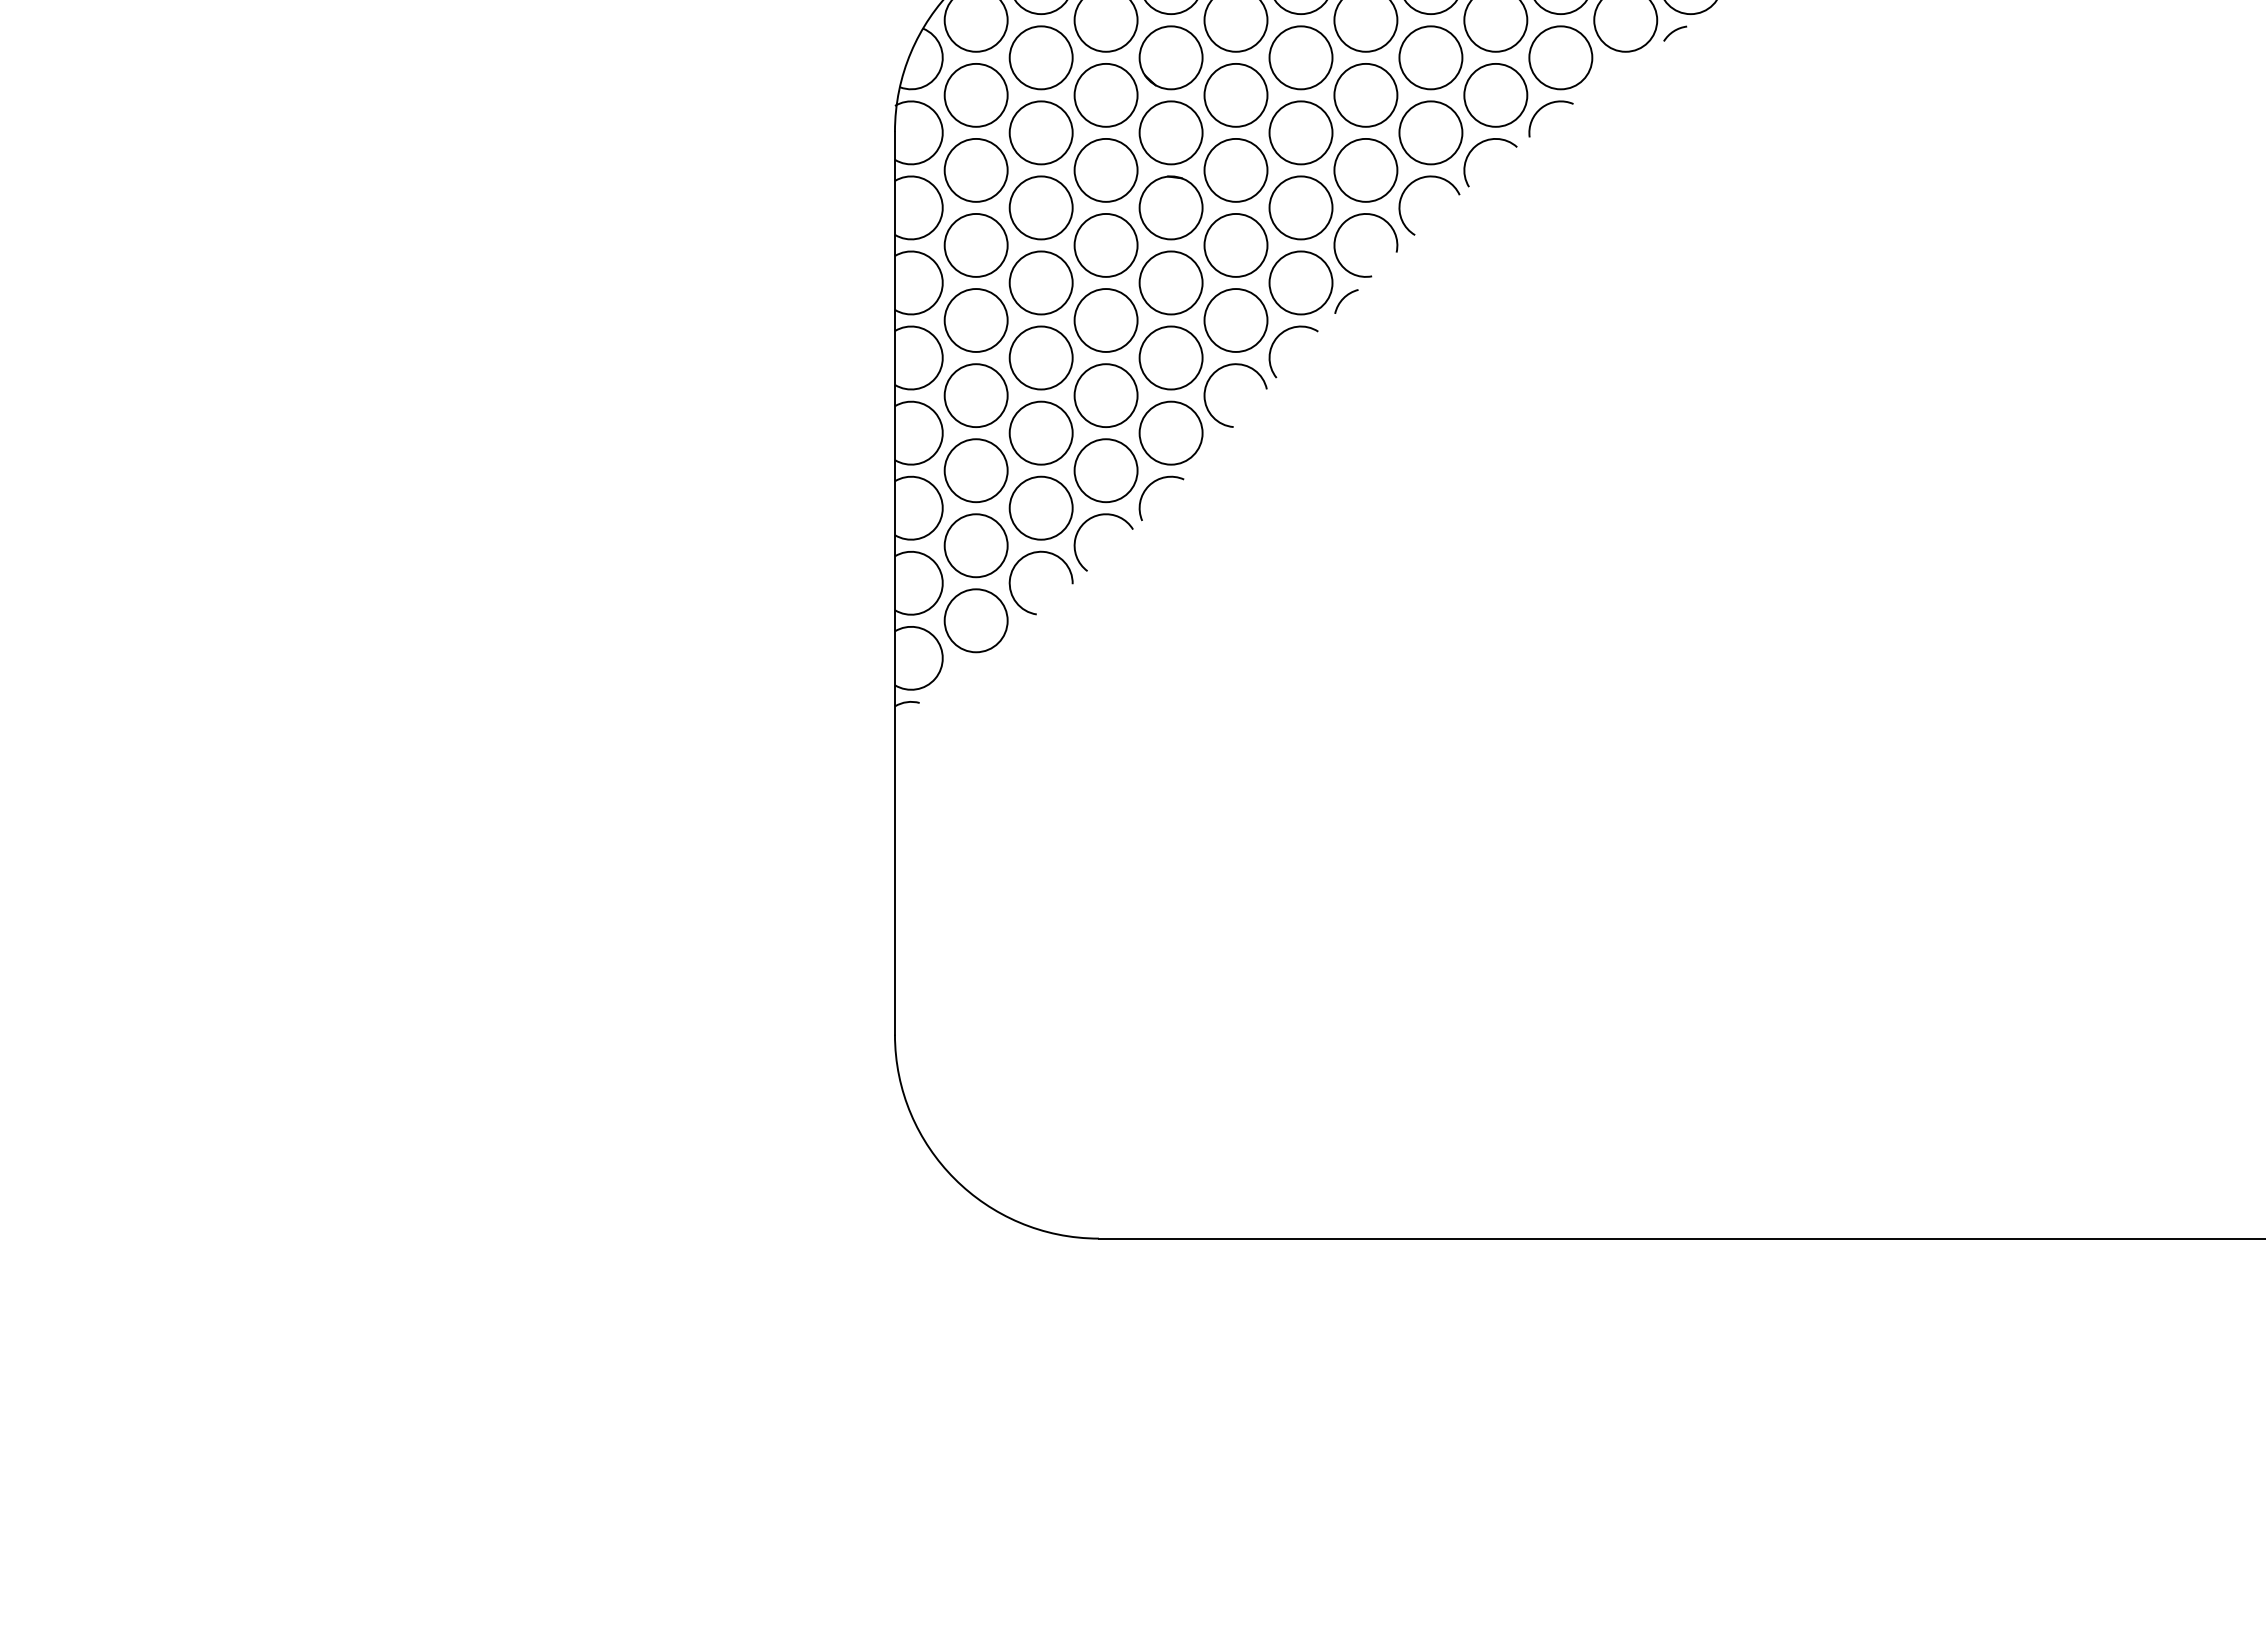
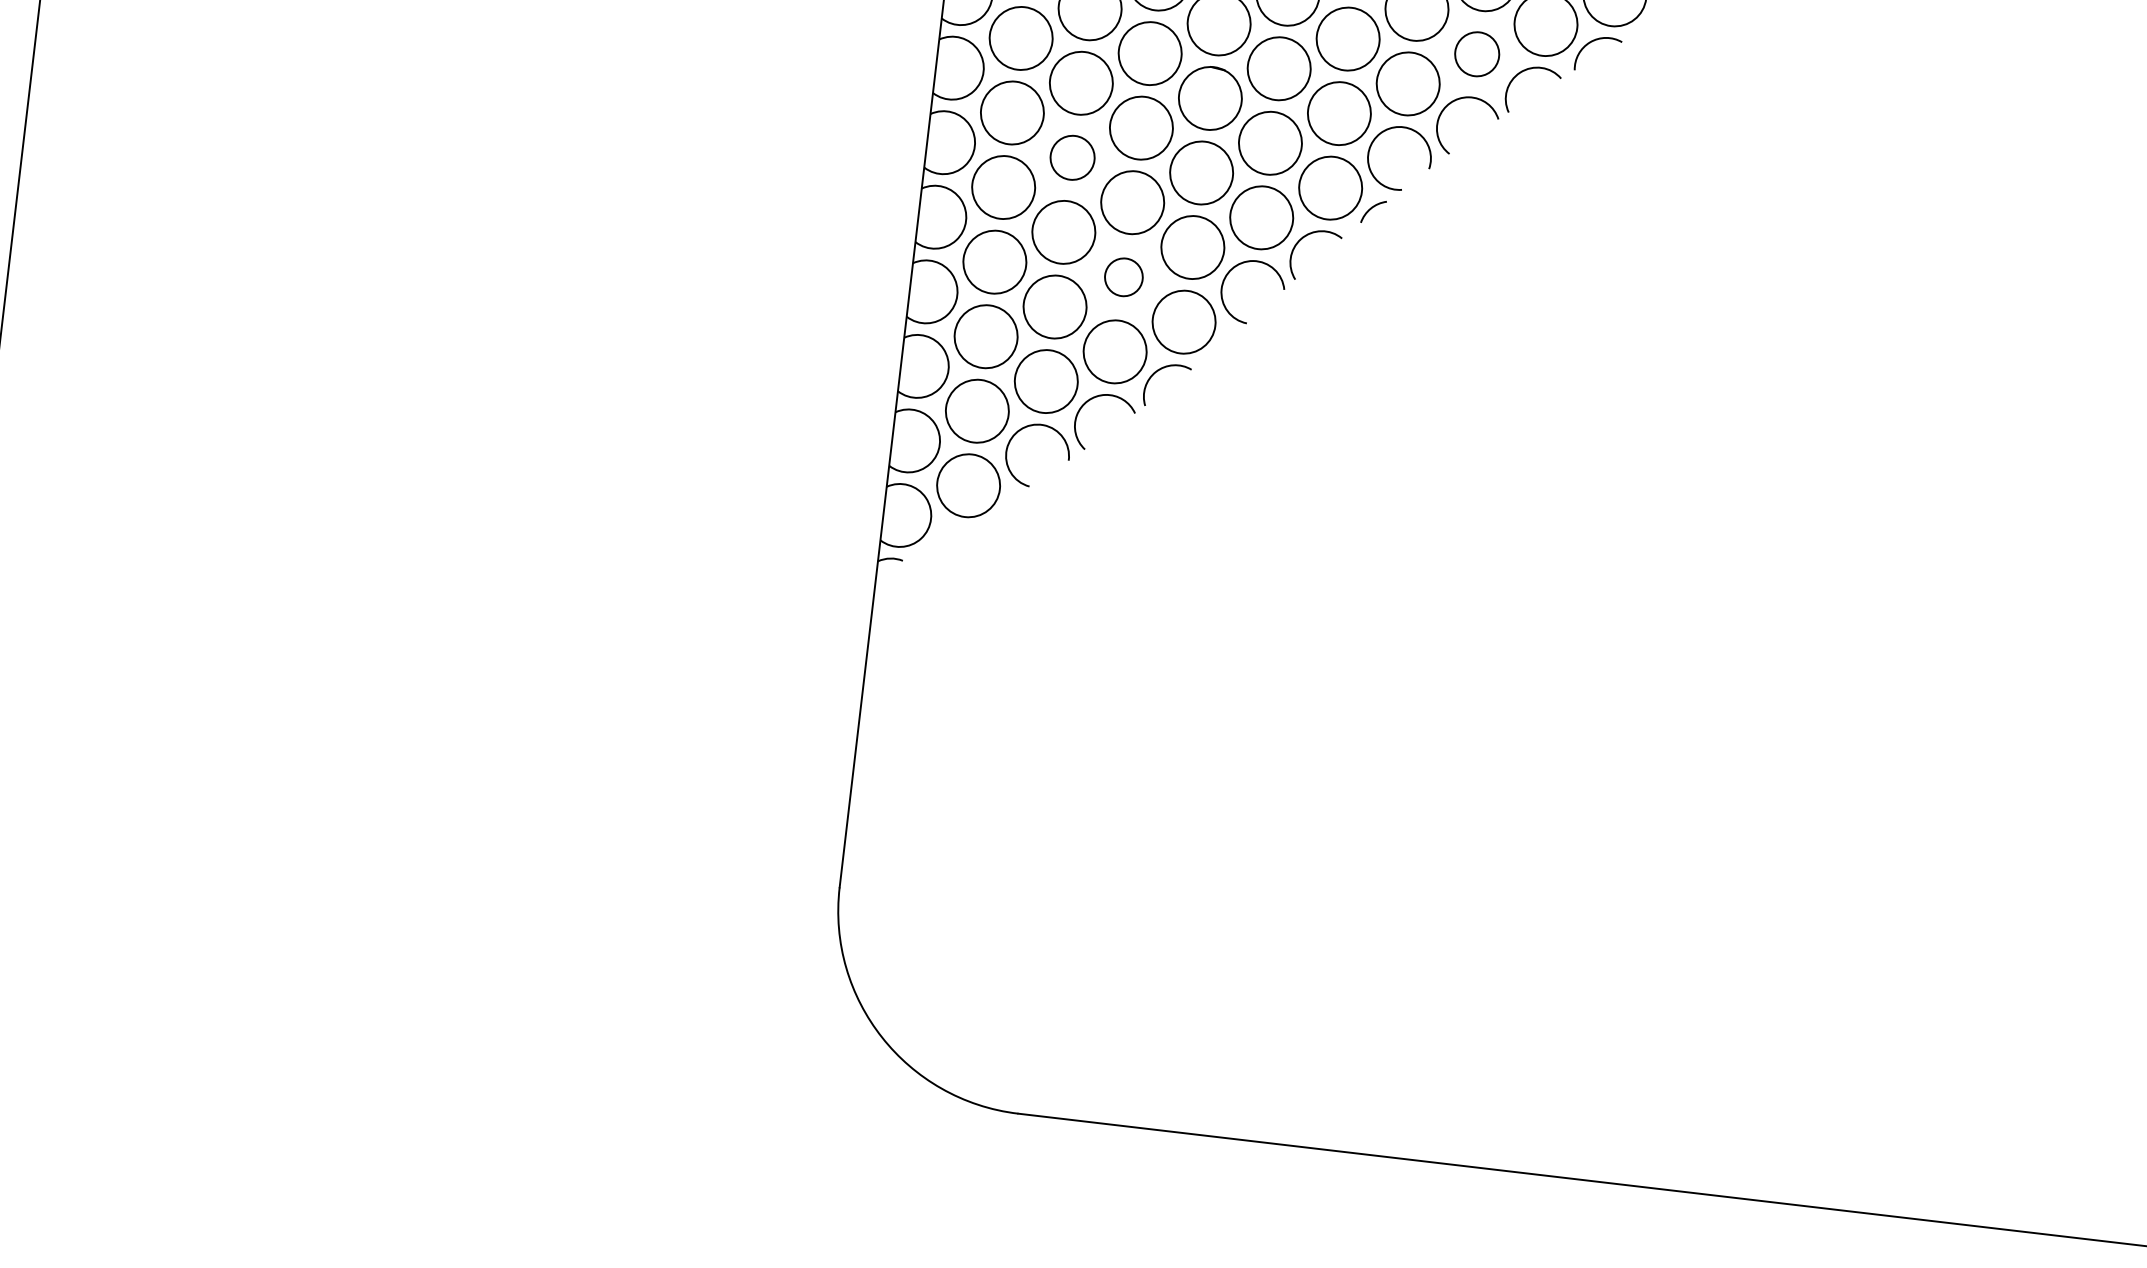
circle: (1430, 132) -> (1476, 53), size x0.7
circle: (1040, 282) -> (1071, 157), size x0.7
circle: (1105, 395) -> (1123, 277), size x0.6

